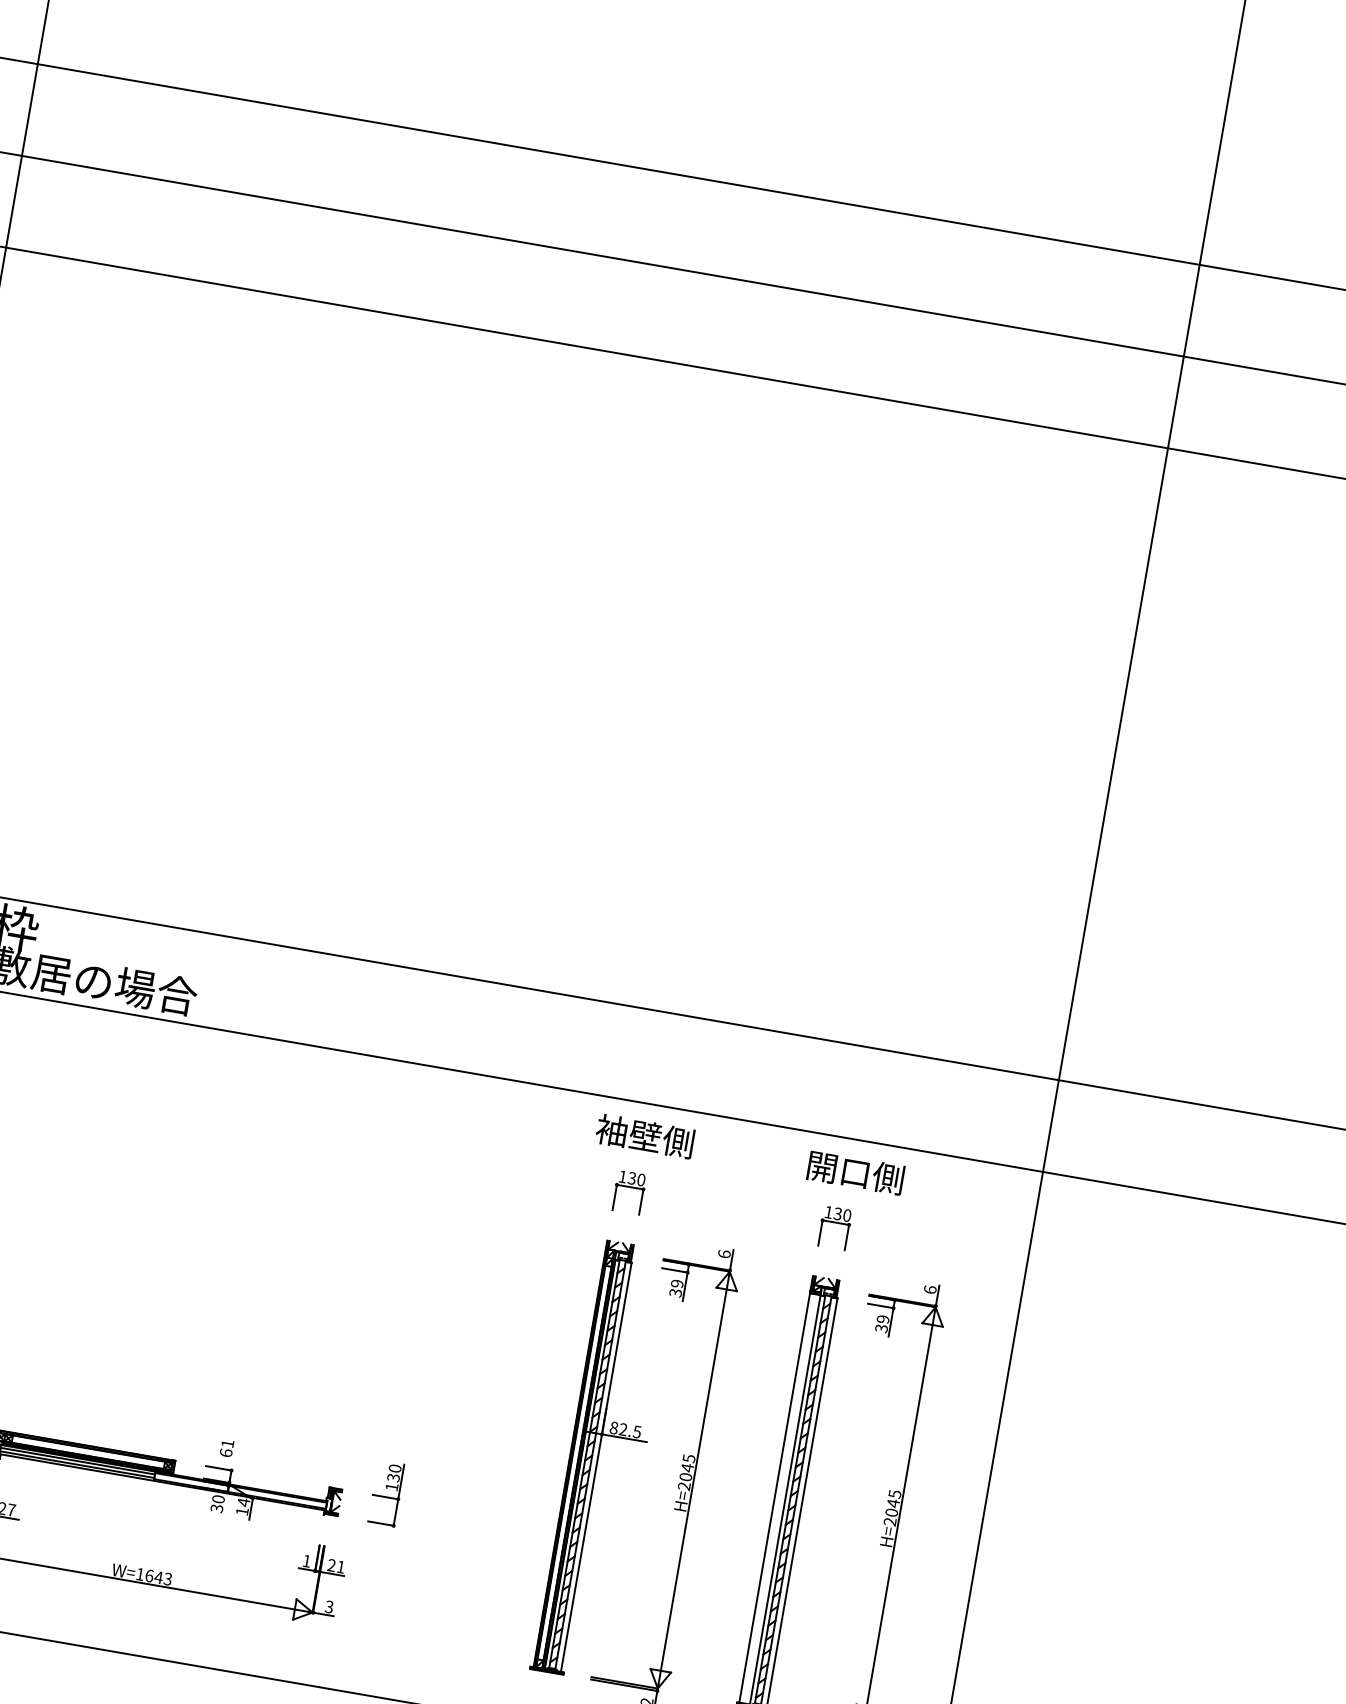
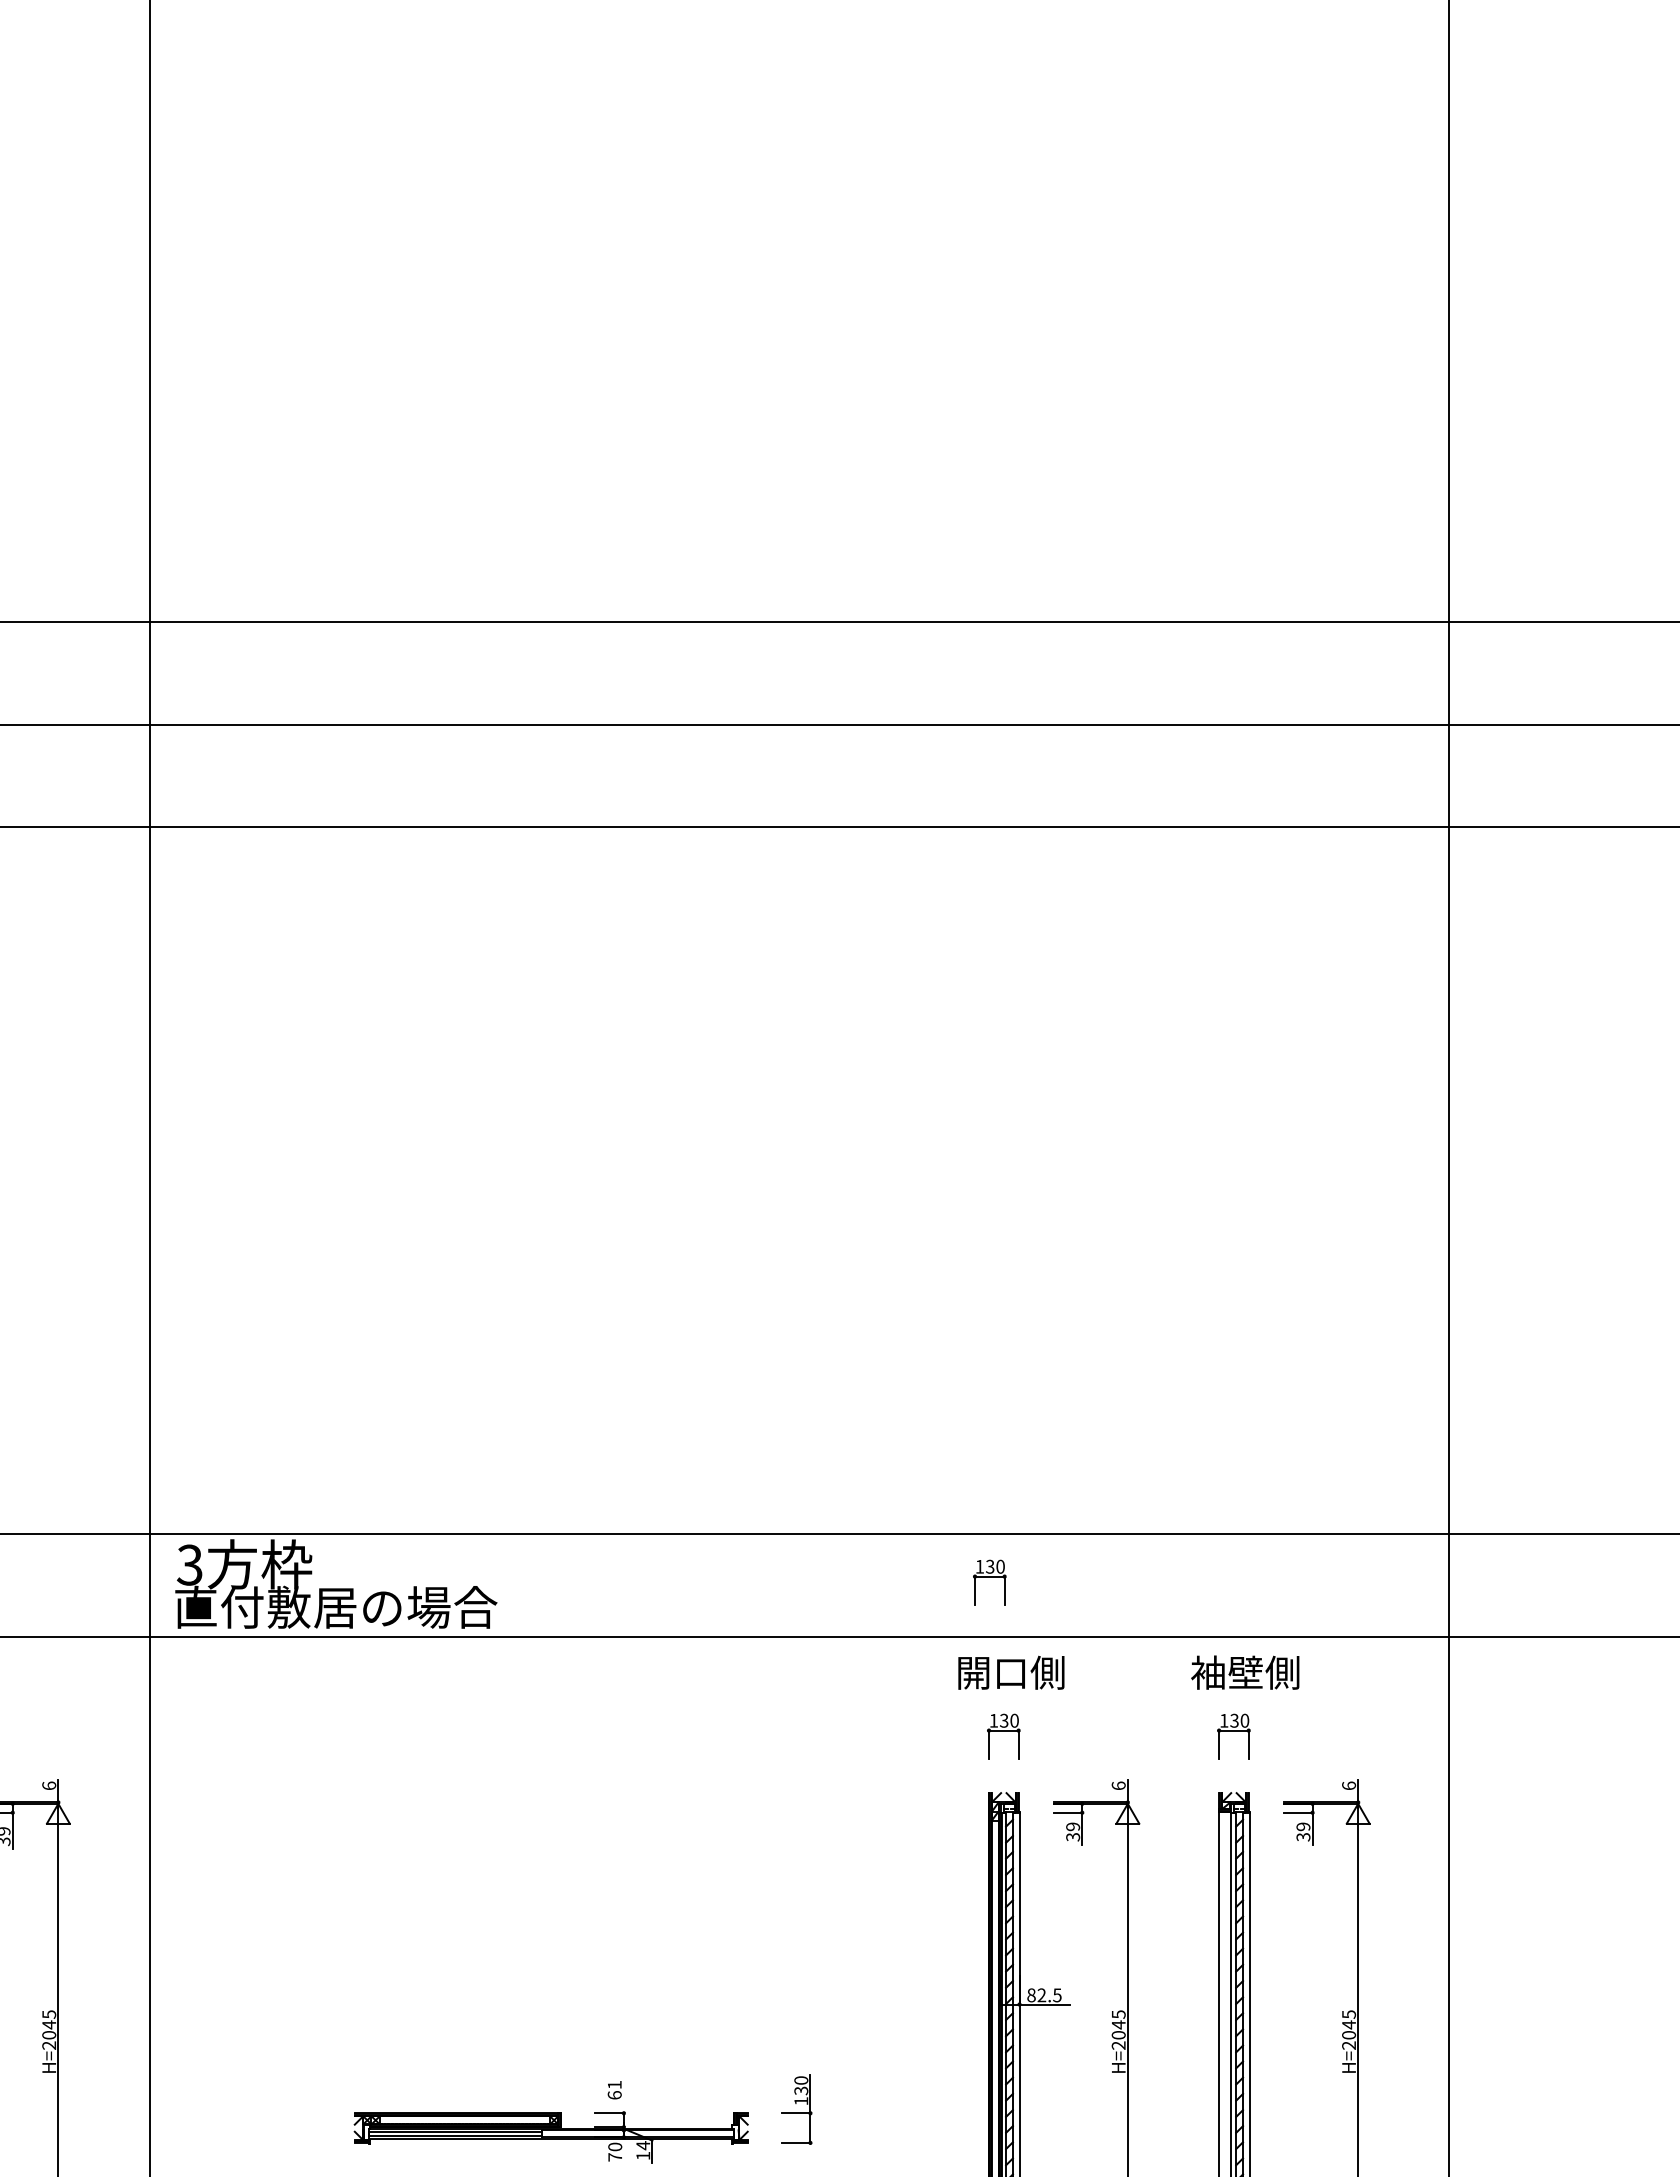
part: (640, 1052) -> (989, 1582), added
text: (628, 1133) -> (991, 1672), 袖壁側 -> 開口側
text: (838, 1169) -> (1226, 1672), 開口側 -> 袖壁側
text: (217, 1508) -> (615, 2157), 30 -> 70

